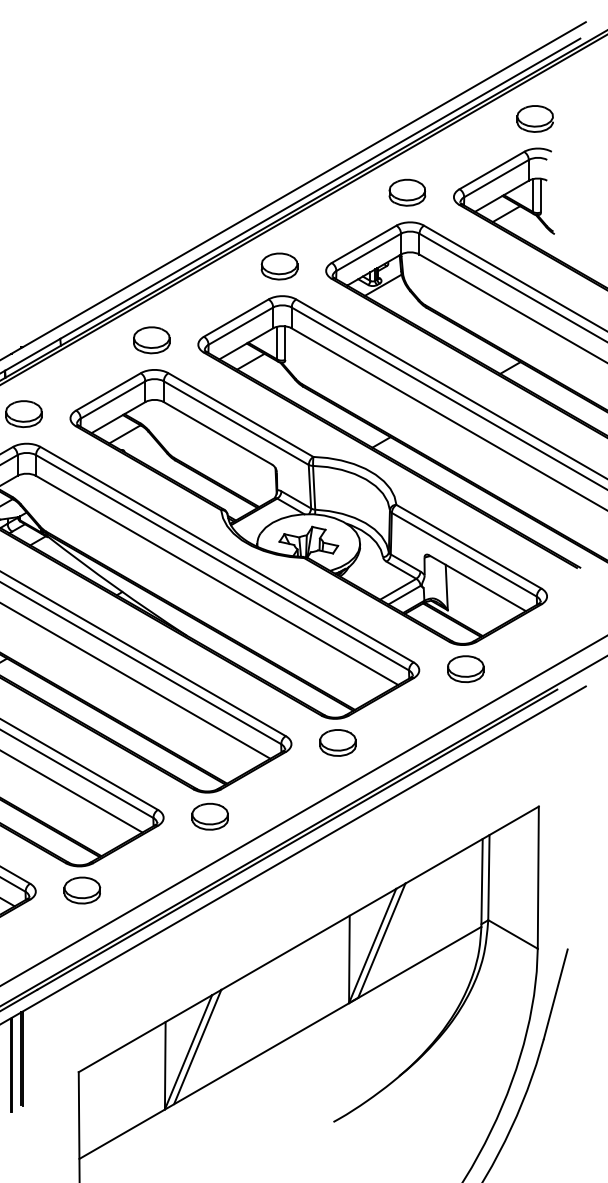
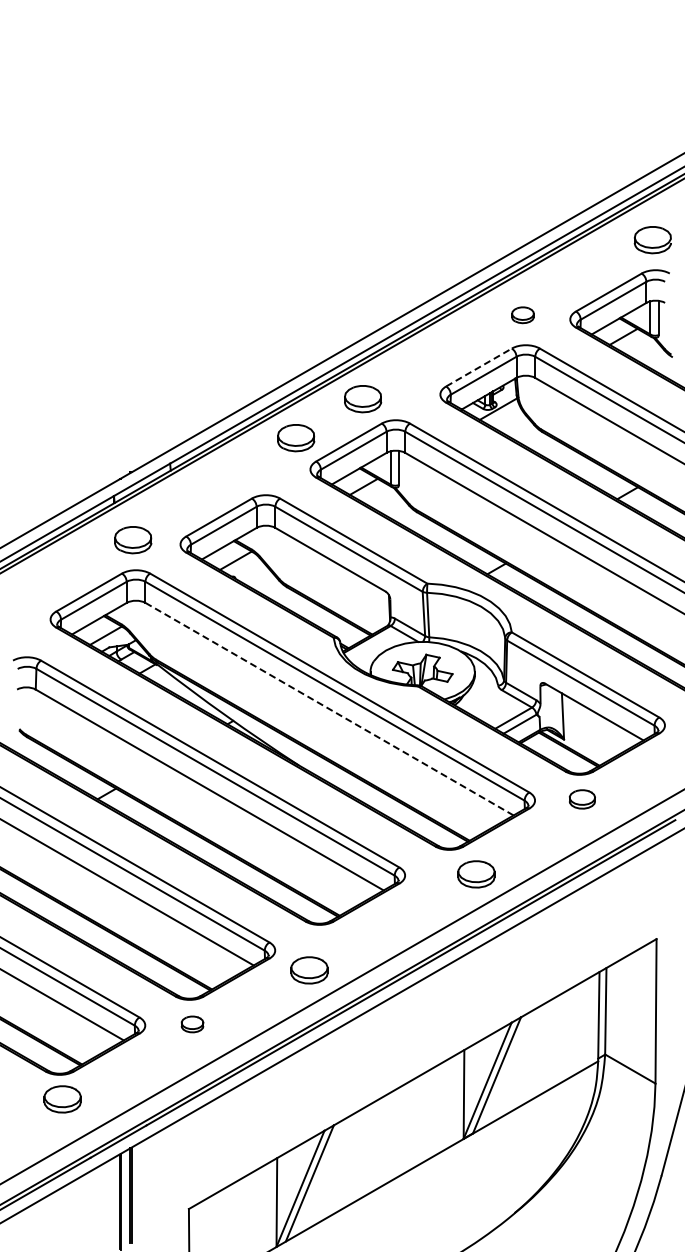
part: (406, 193) -> (522, 315), size x0.6
line: (364, 244) -> (479, 367), solid -> dashed
part: (280, 266) -> (363, 399), moved
part: (152, 340) -> (296, 438), moved
line: (217, 580) -> (329, 709), solid -> dashed
part: (465, 669) -> (582, 799), size x0.7
part: (338, 743) -> (476, 874), moved
part: (210, 816) -> (309, 970), moved
part: (82, 890) -> (192, 1024), size x0.6

